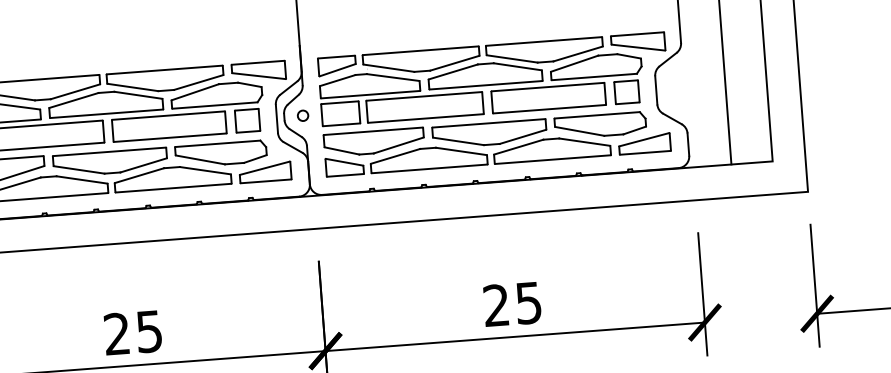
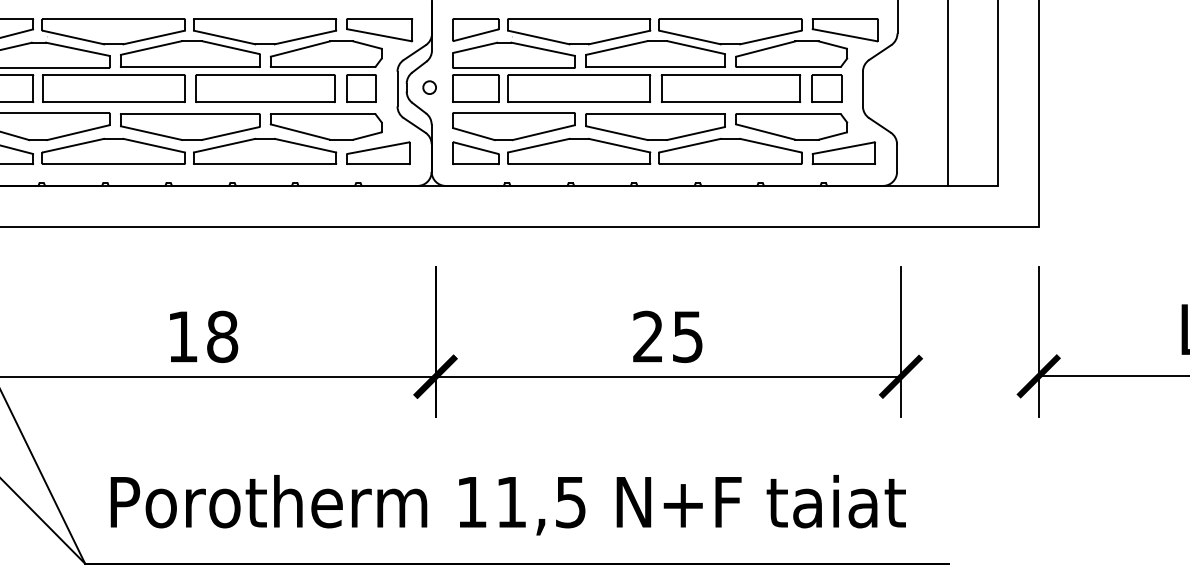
text: (133, 332) -> (202, 336), 25 -> 18

